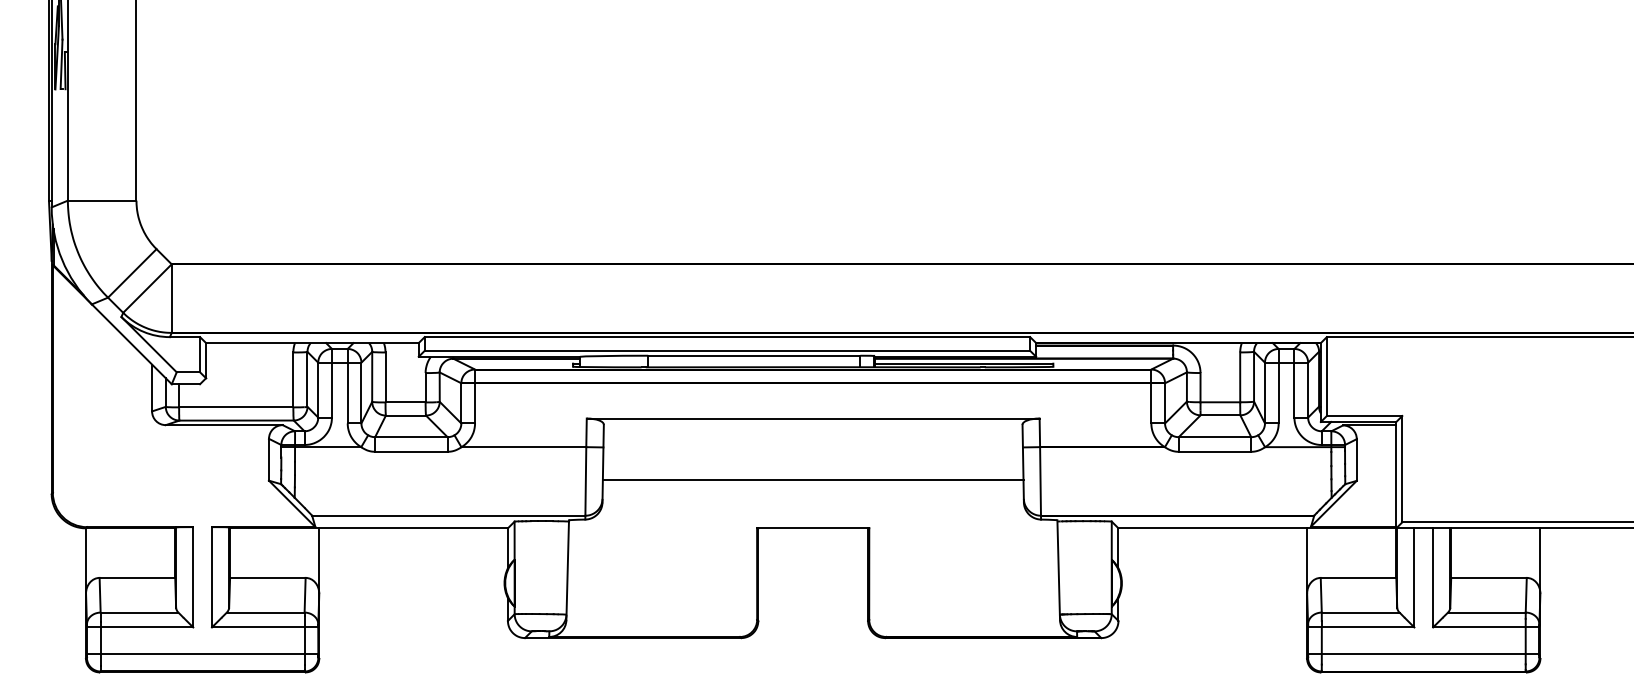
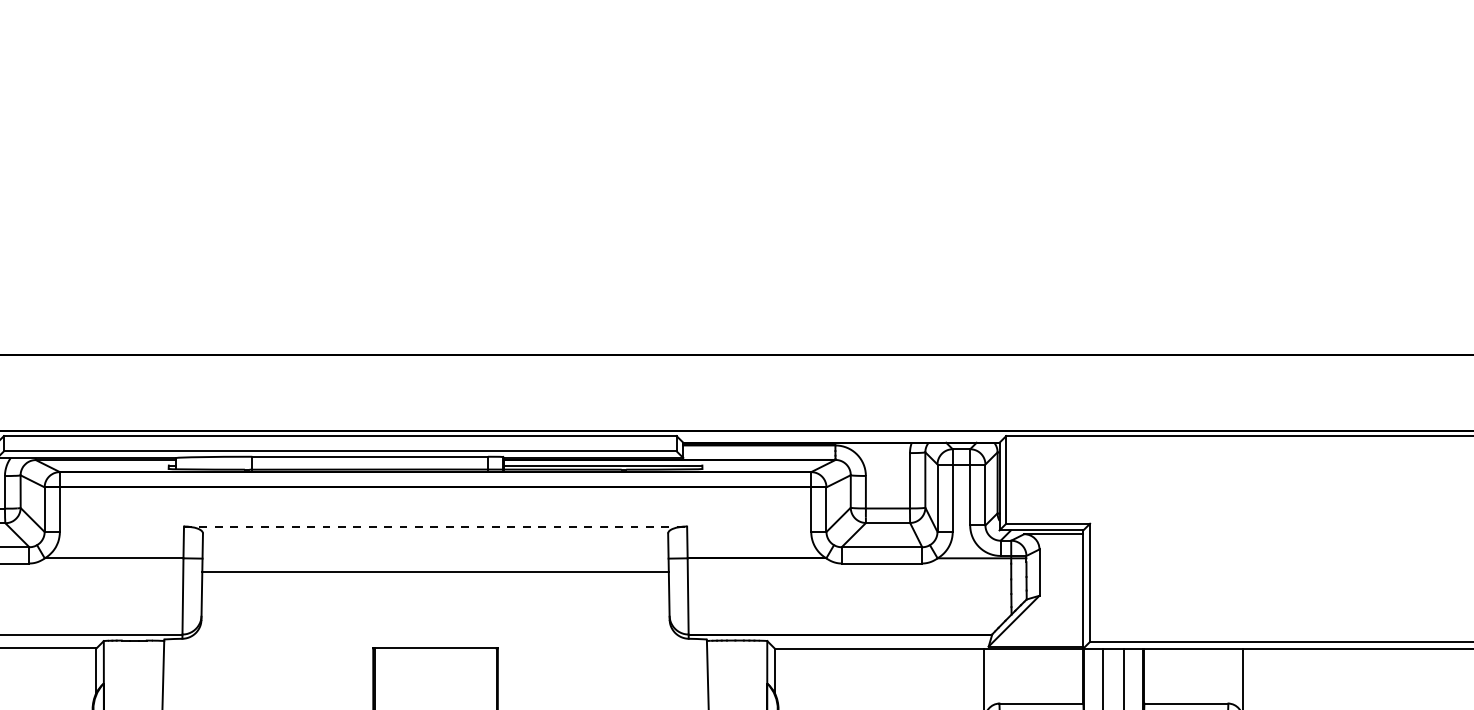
line: (813, 418) -> (435, 526), solid -> dashed
line: (812, 480) -> (434, 572), moved

